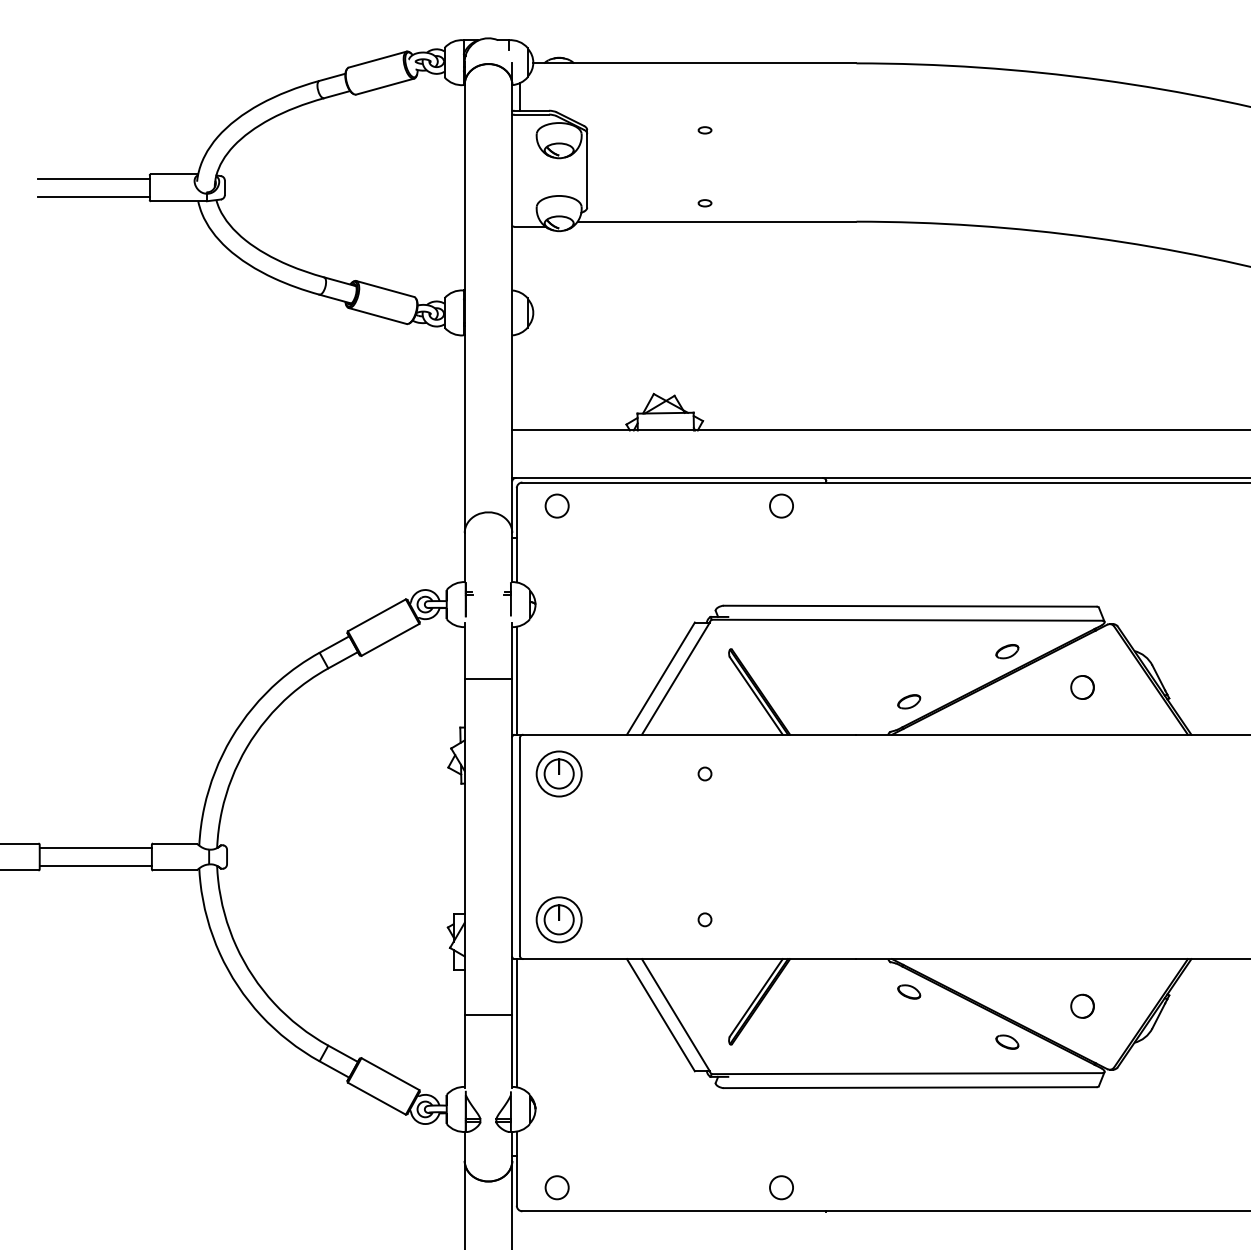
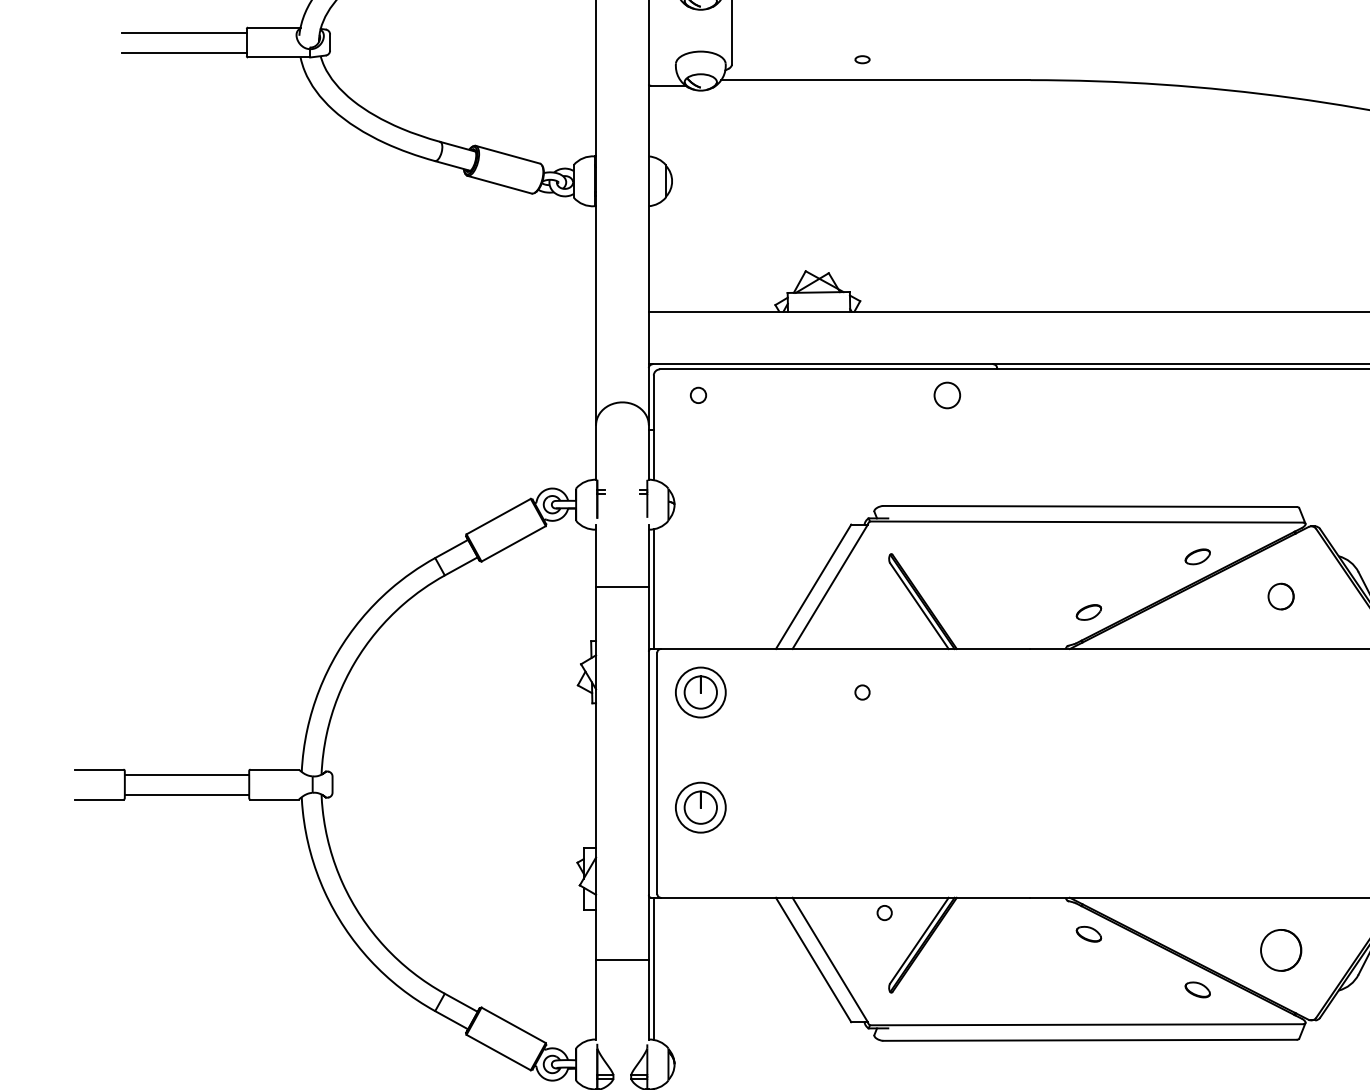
circle: (556, 505) -> (697, 394), size x0.6
part: (558, 919) -> (700, 807), moved
circle: (704, 919) -> (884, 912), moved
part: (1082, 1005) -> (1281, 949), size x1.6

